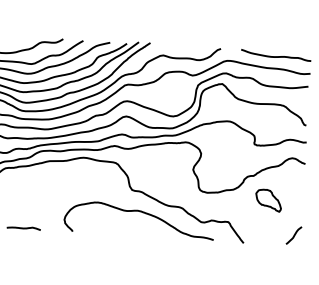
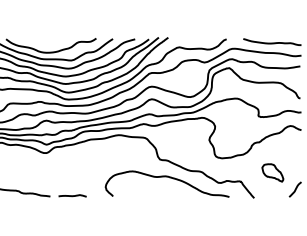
part: (268, 200) -> (272, 172), moved

